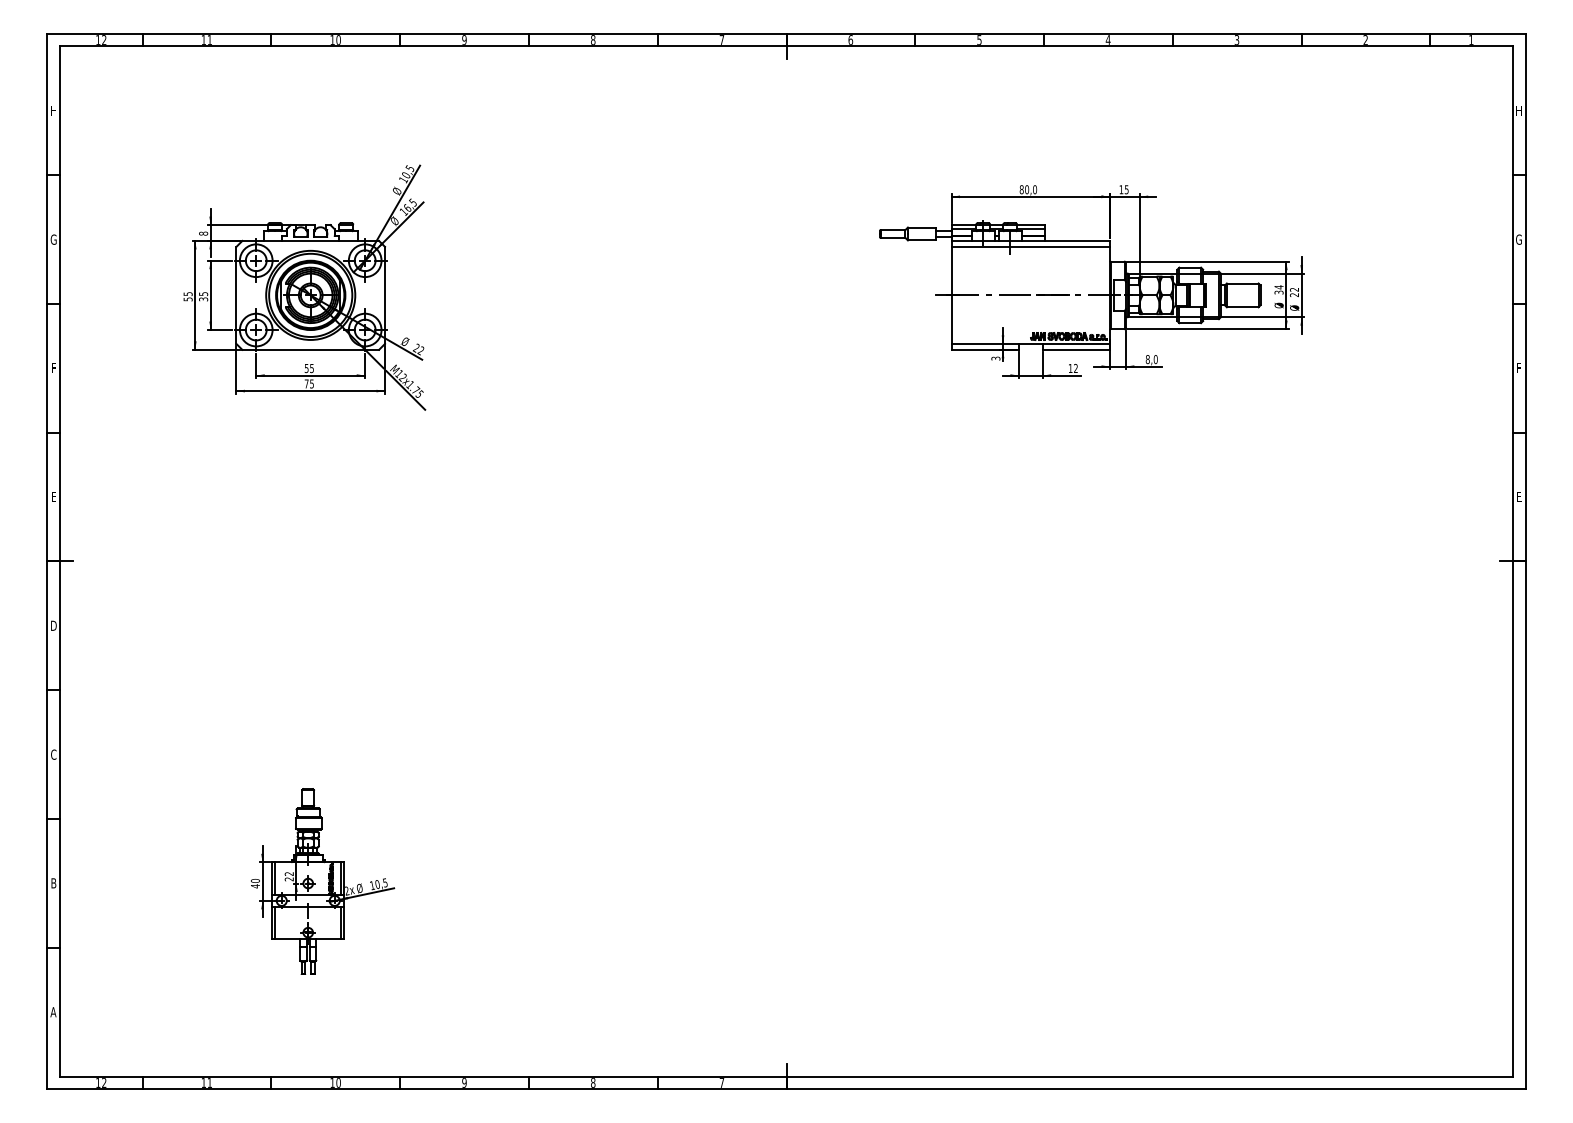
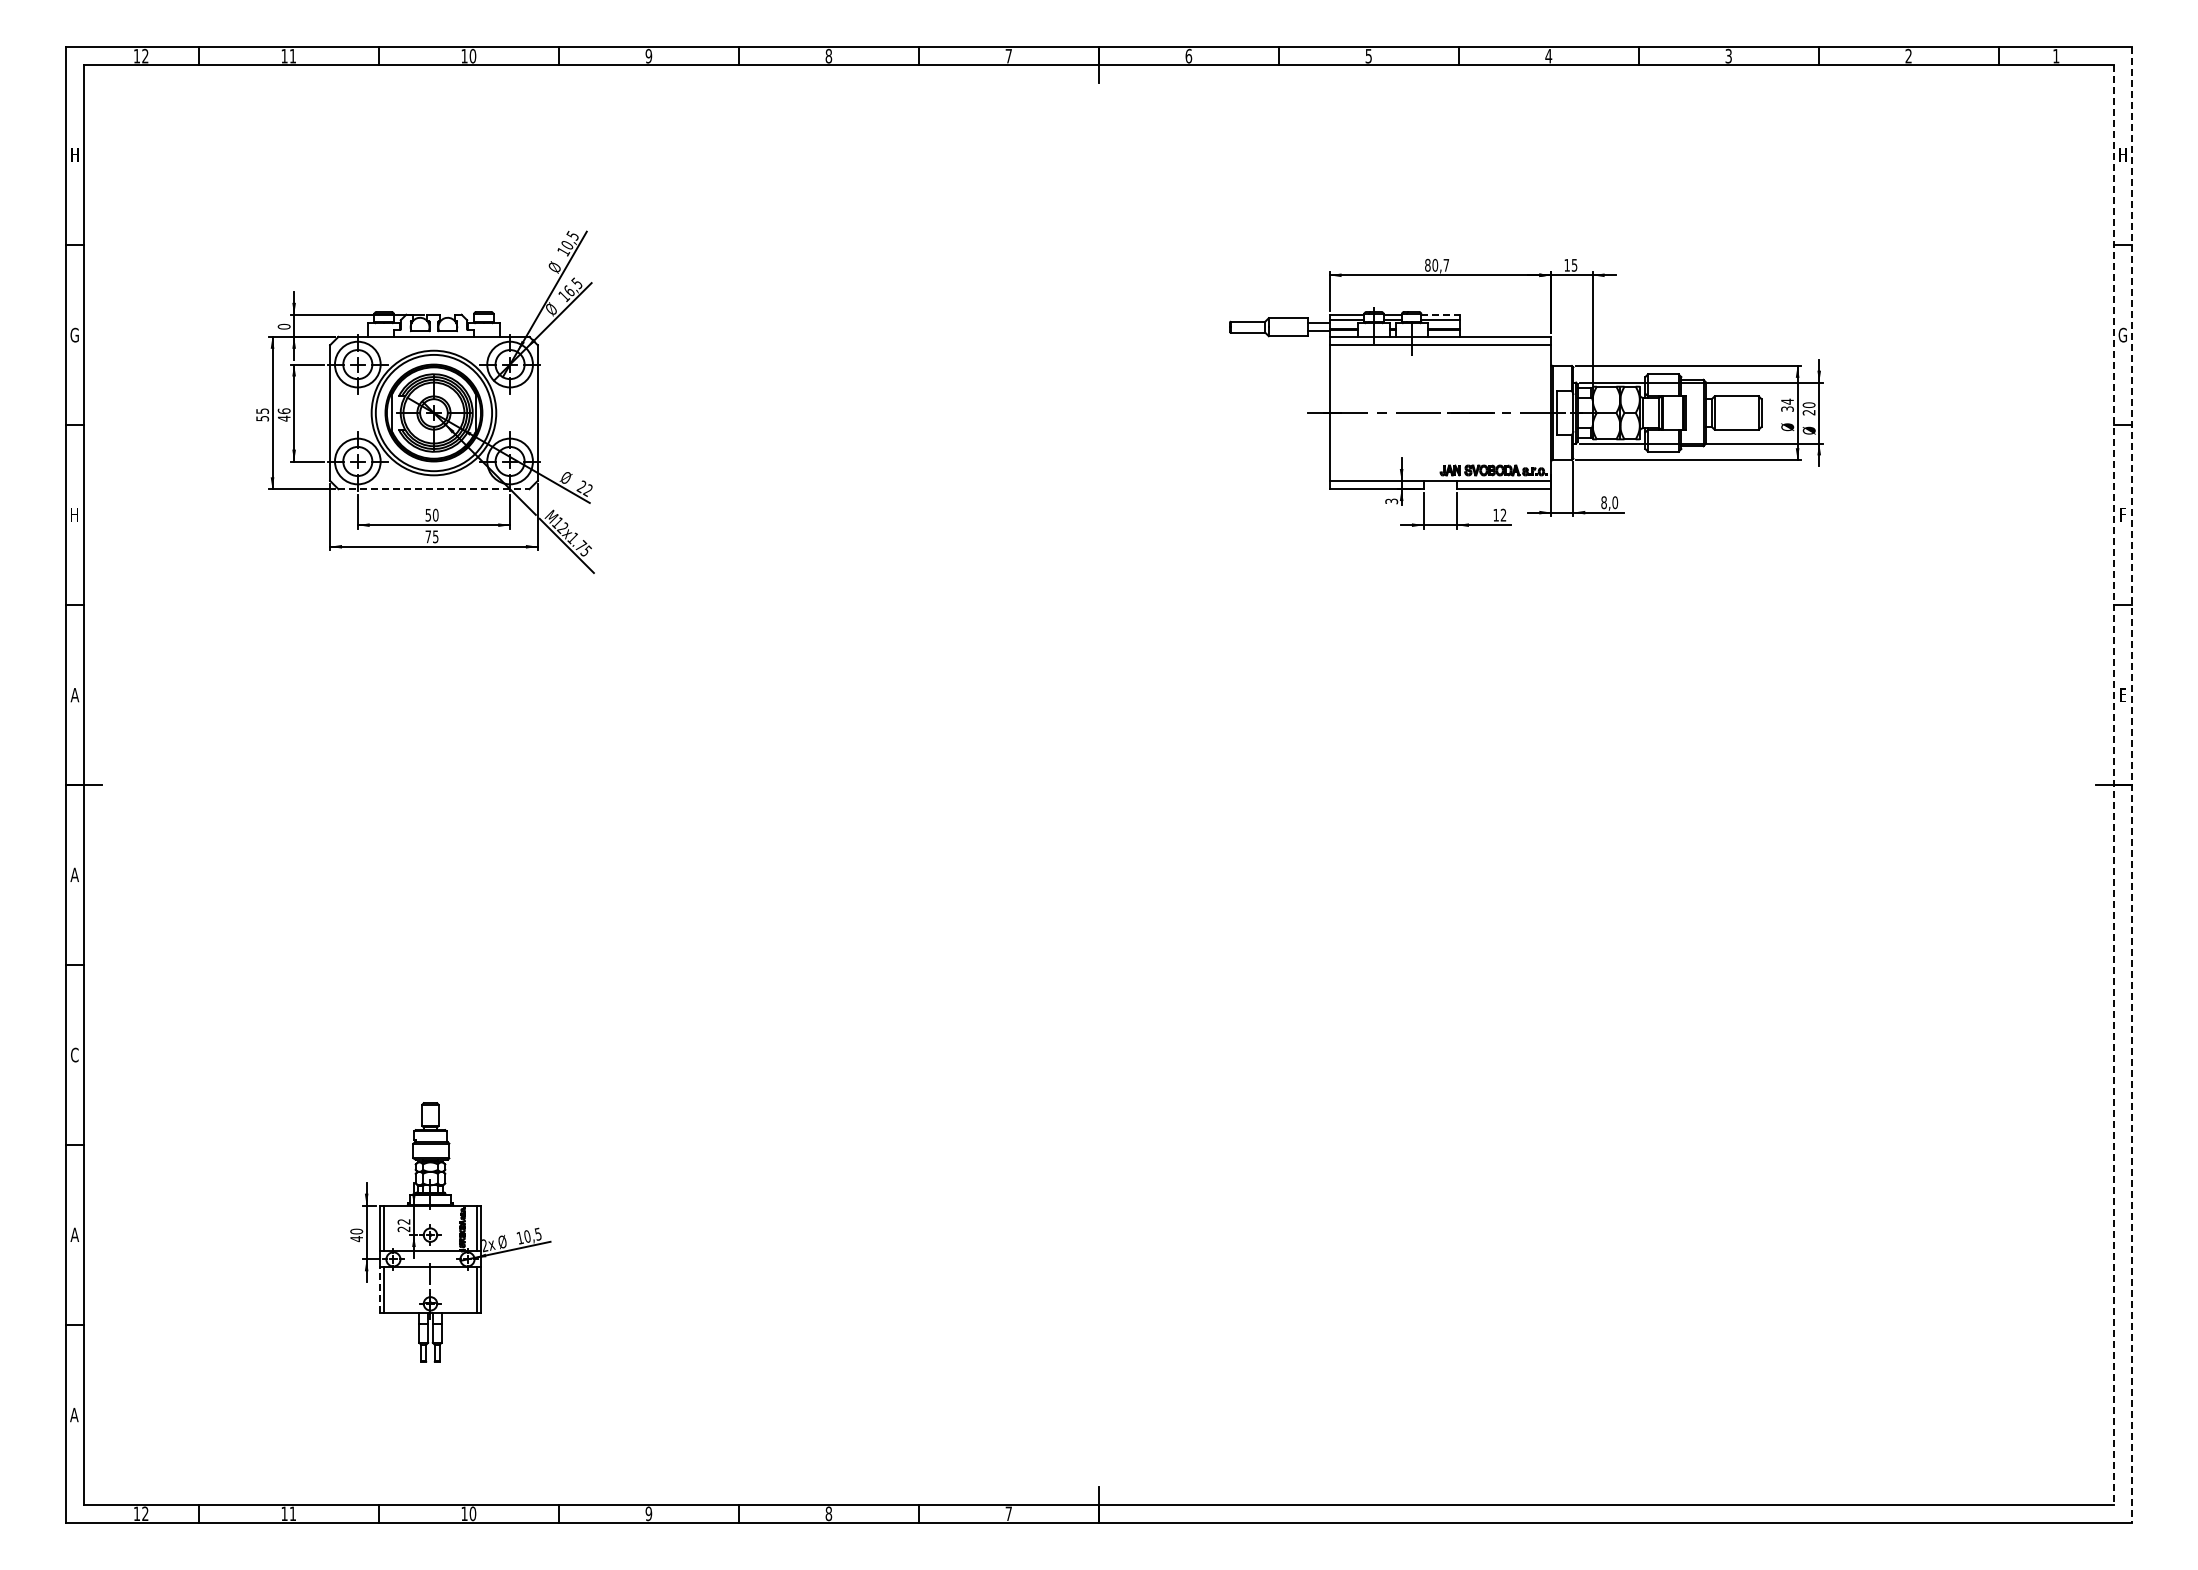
text: (1035, 189) -> (1446, 264), 80,0 -> 80,7
line: (1031, 224) -> (1441, 314), solid -> dashed
text: (203, 233) -> (284, 326), 8 -> 0
text: (1294, 290) -> (1808, 405), 22 -> 20
text: (203, 296) -> (283, 414), 35 -> 46
line: (310, 350) -> (433, 489), solid -> dashed
text: (53, 367) -> (74, 514), F -> H
text: (311, 367) -> (435, 514), 55 -> 50
text: (53, 497) -> (74, 695), E -> A
line: (1512, 561) -> (2114, 784), solid -> dashed
line: (1525, 561) -> (2132, 784), solid -> dashed
text: (53, 625) -> (74, 874), D -> A
text: (53, 883) -> (74, 1234), B -> A
line: (271, 923) -> (379, 1290), solid -> dashed

